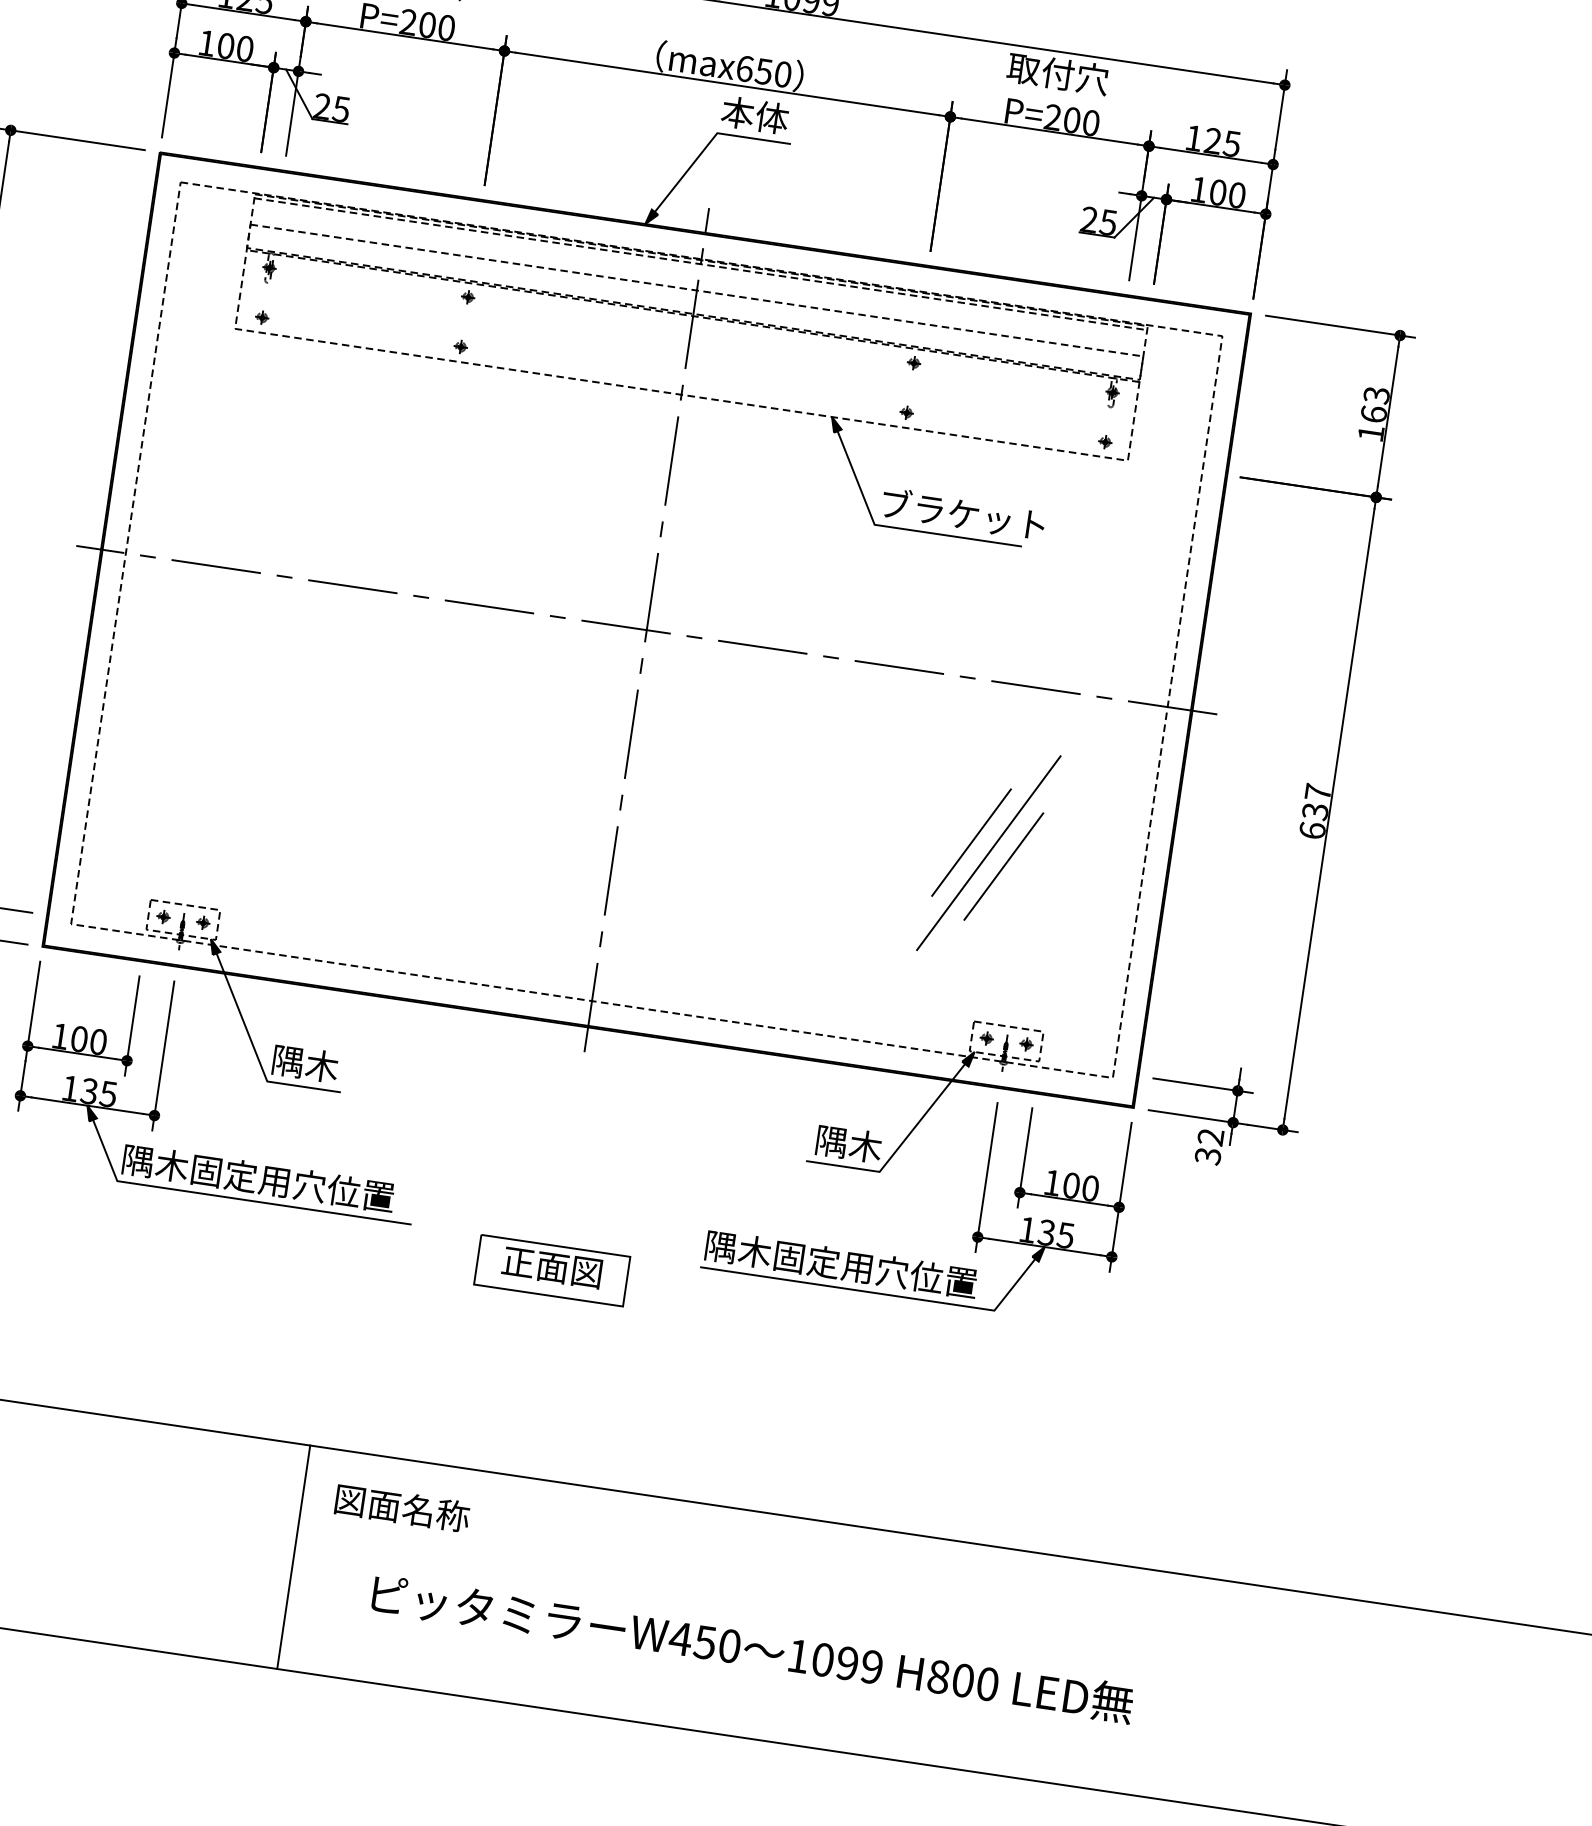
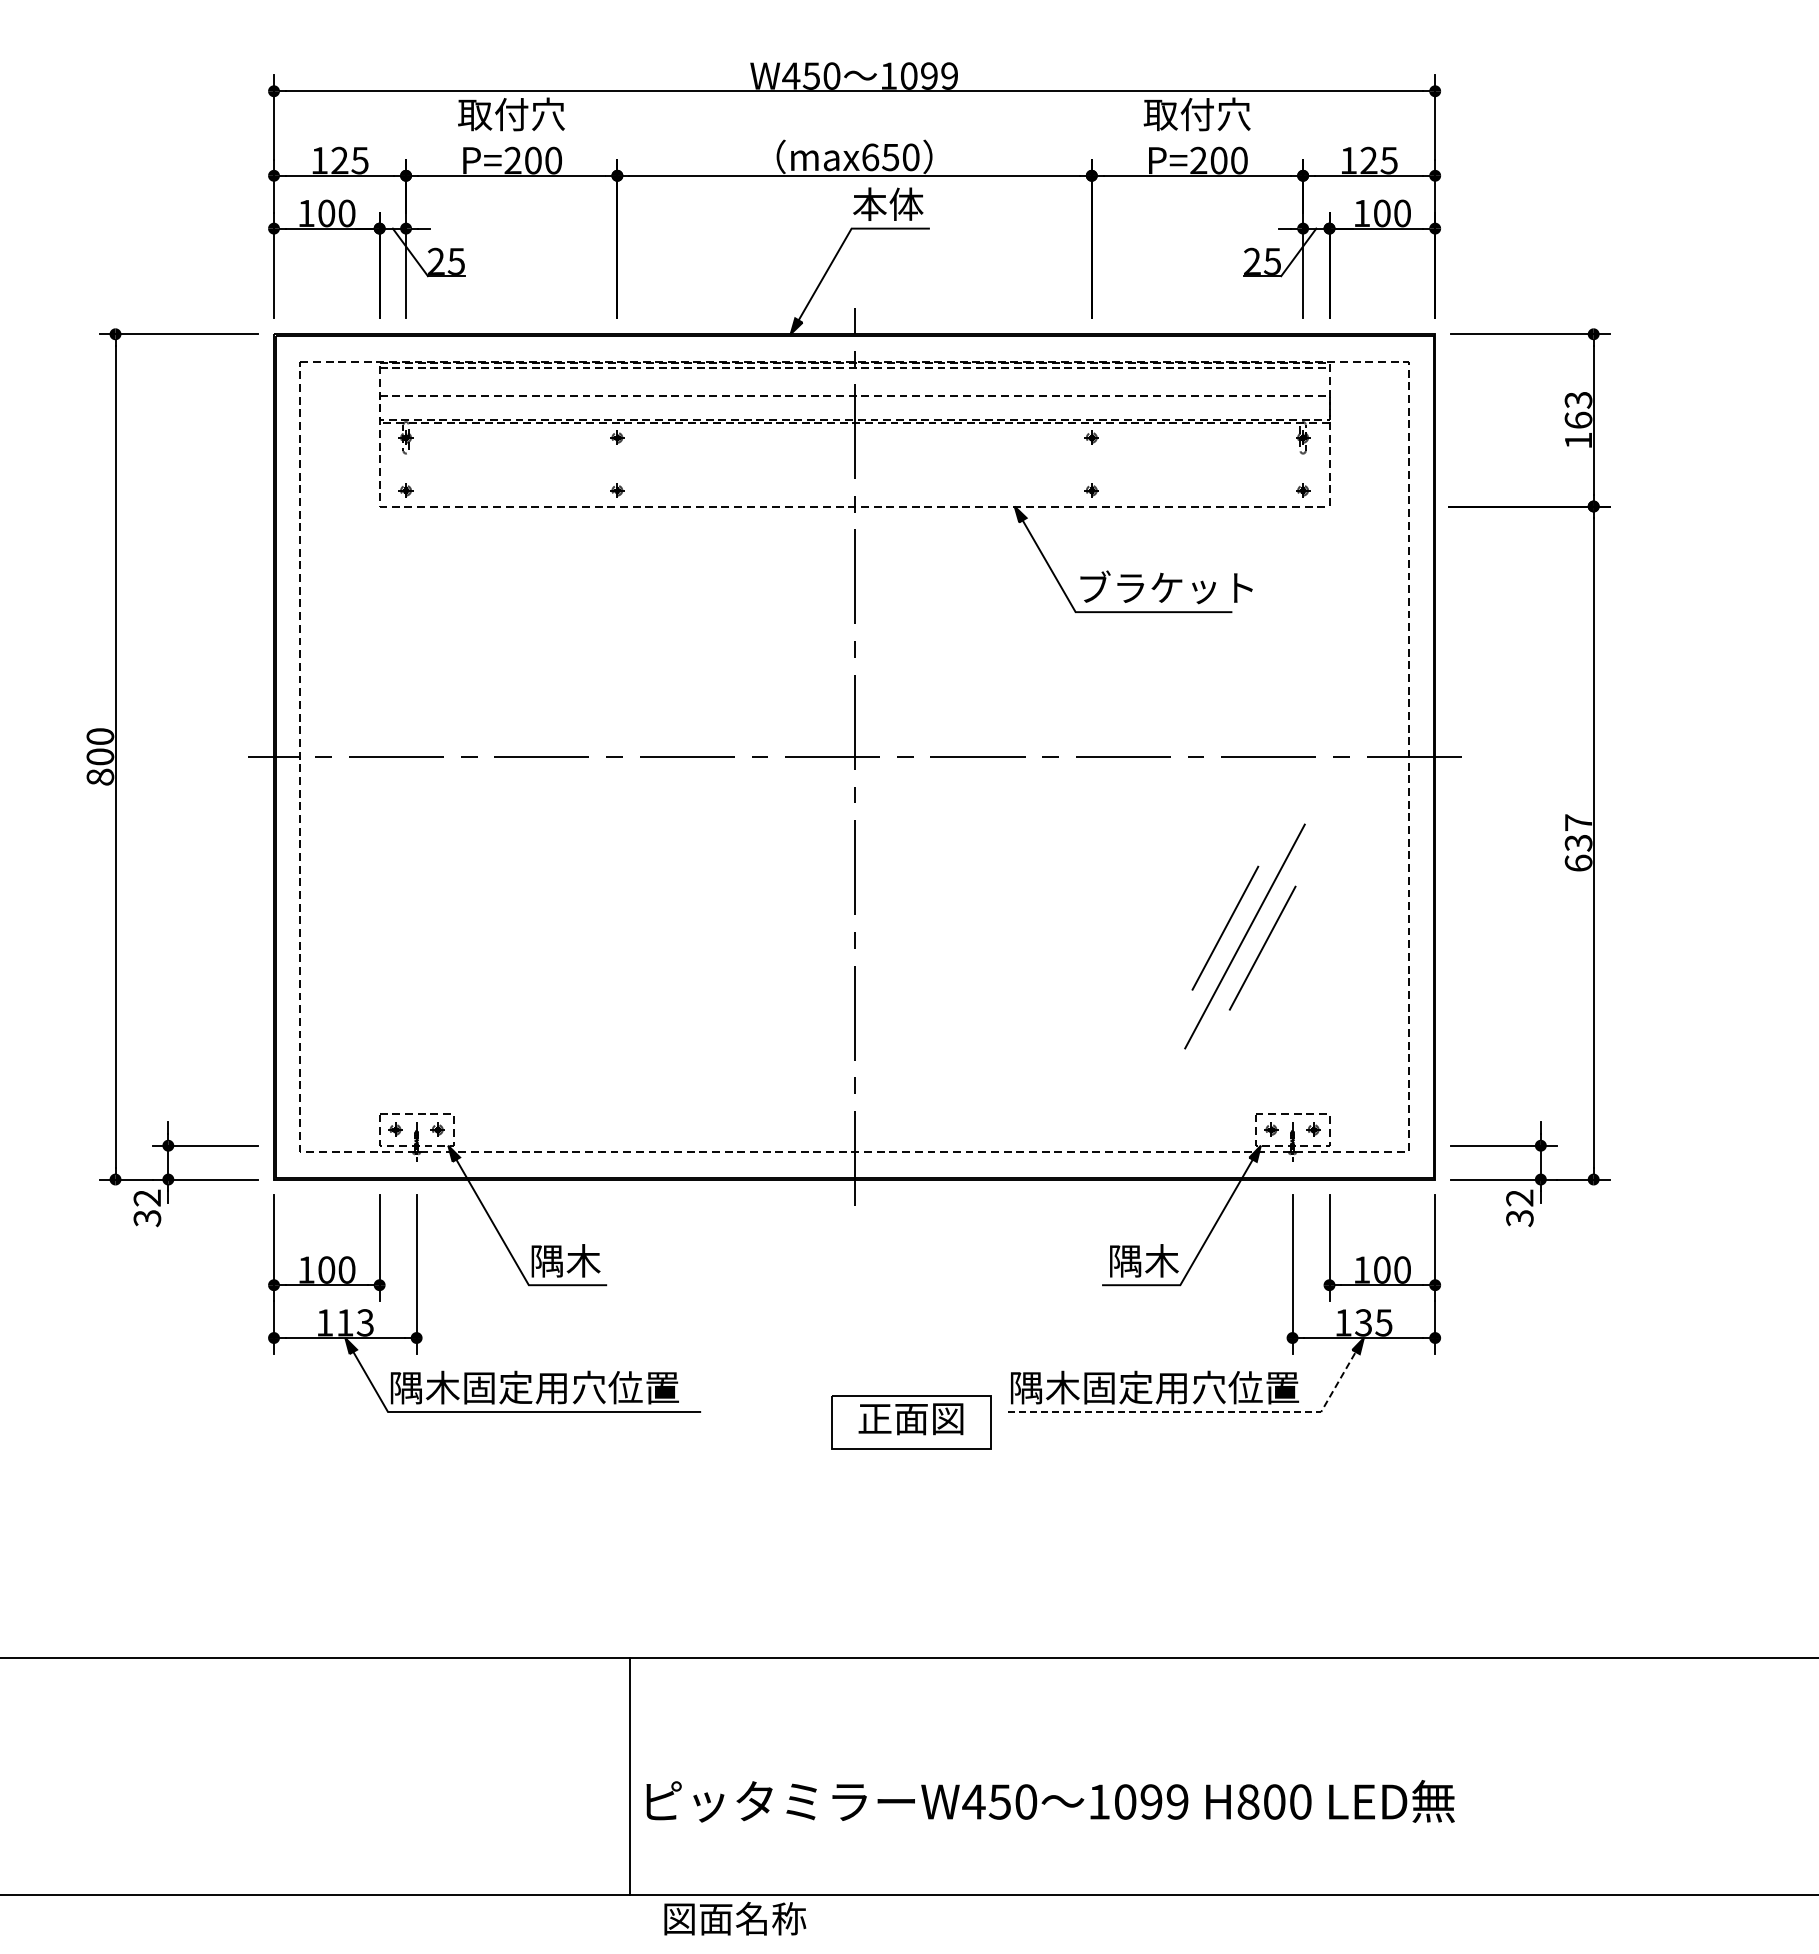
text: (98, 1092) -> (354, 1322), 135 -> 113
part: (552, 1270) -> (911, 1422), moved
line: (888, 1294) -> (1208, 1411), solid -> dashed
text: (402, 1508) -> (735, 1918), moved
text: (752, 1649) -> (1050, 1801), moved

